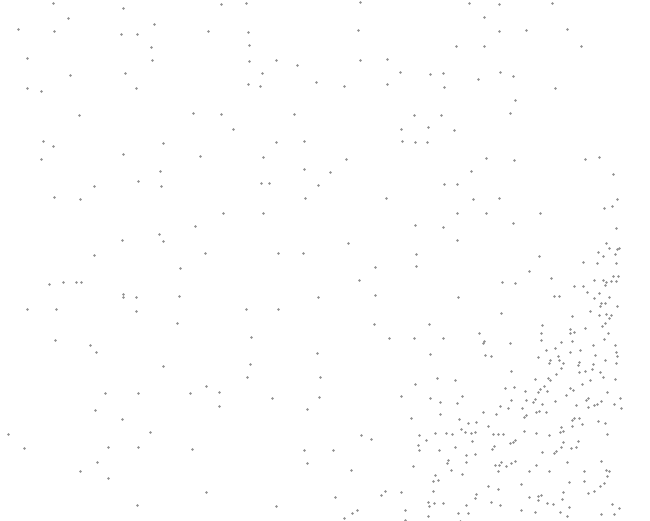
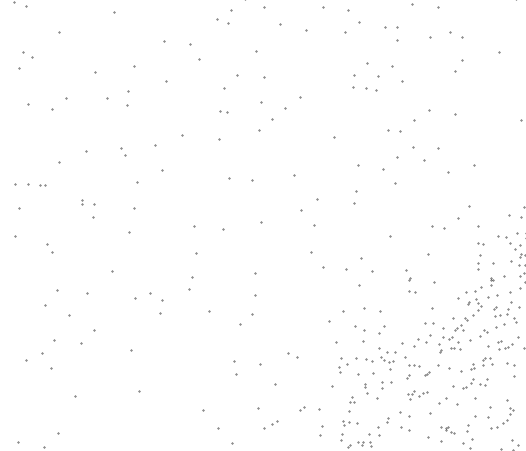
part: (541, 332) -> (479, 262), moved
part: (572, 335) -> (491, 281), size x0.6
part: (541, 499) -> (447, 429), size x0.6

